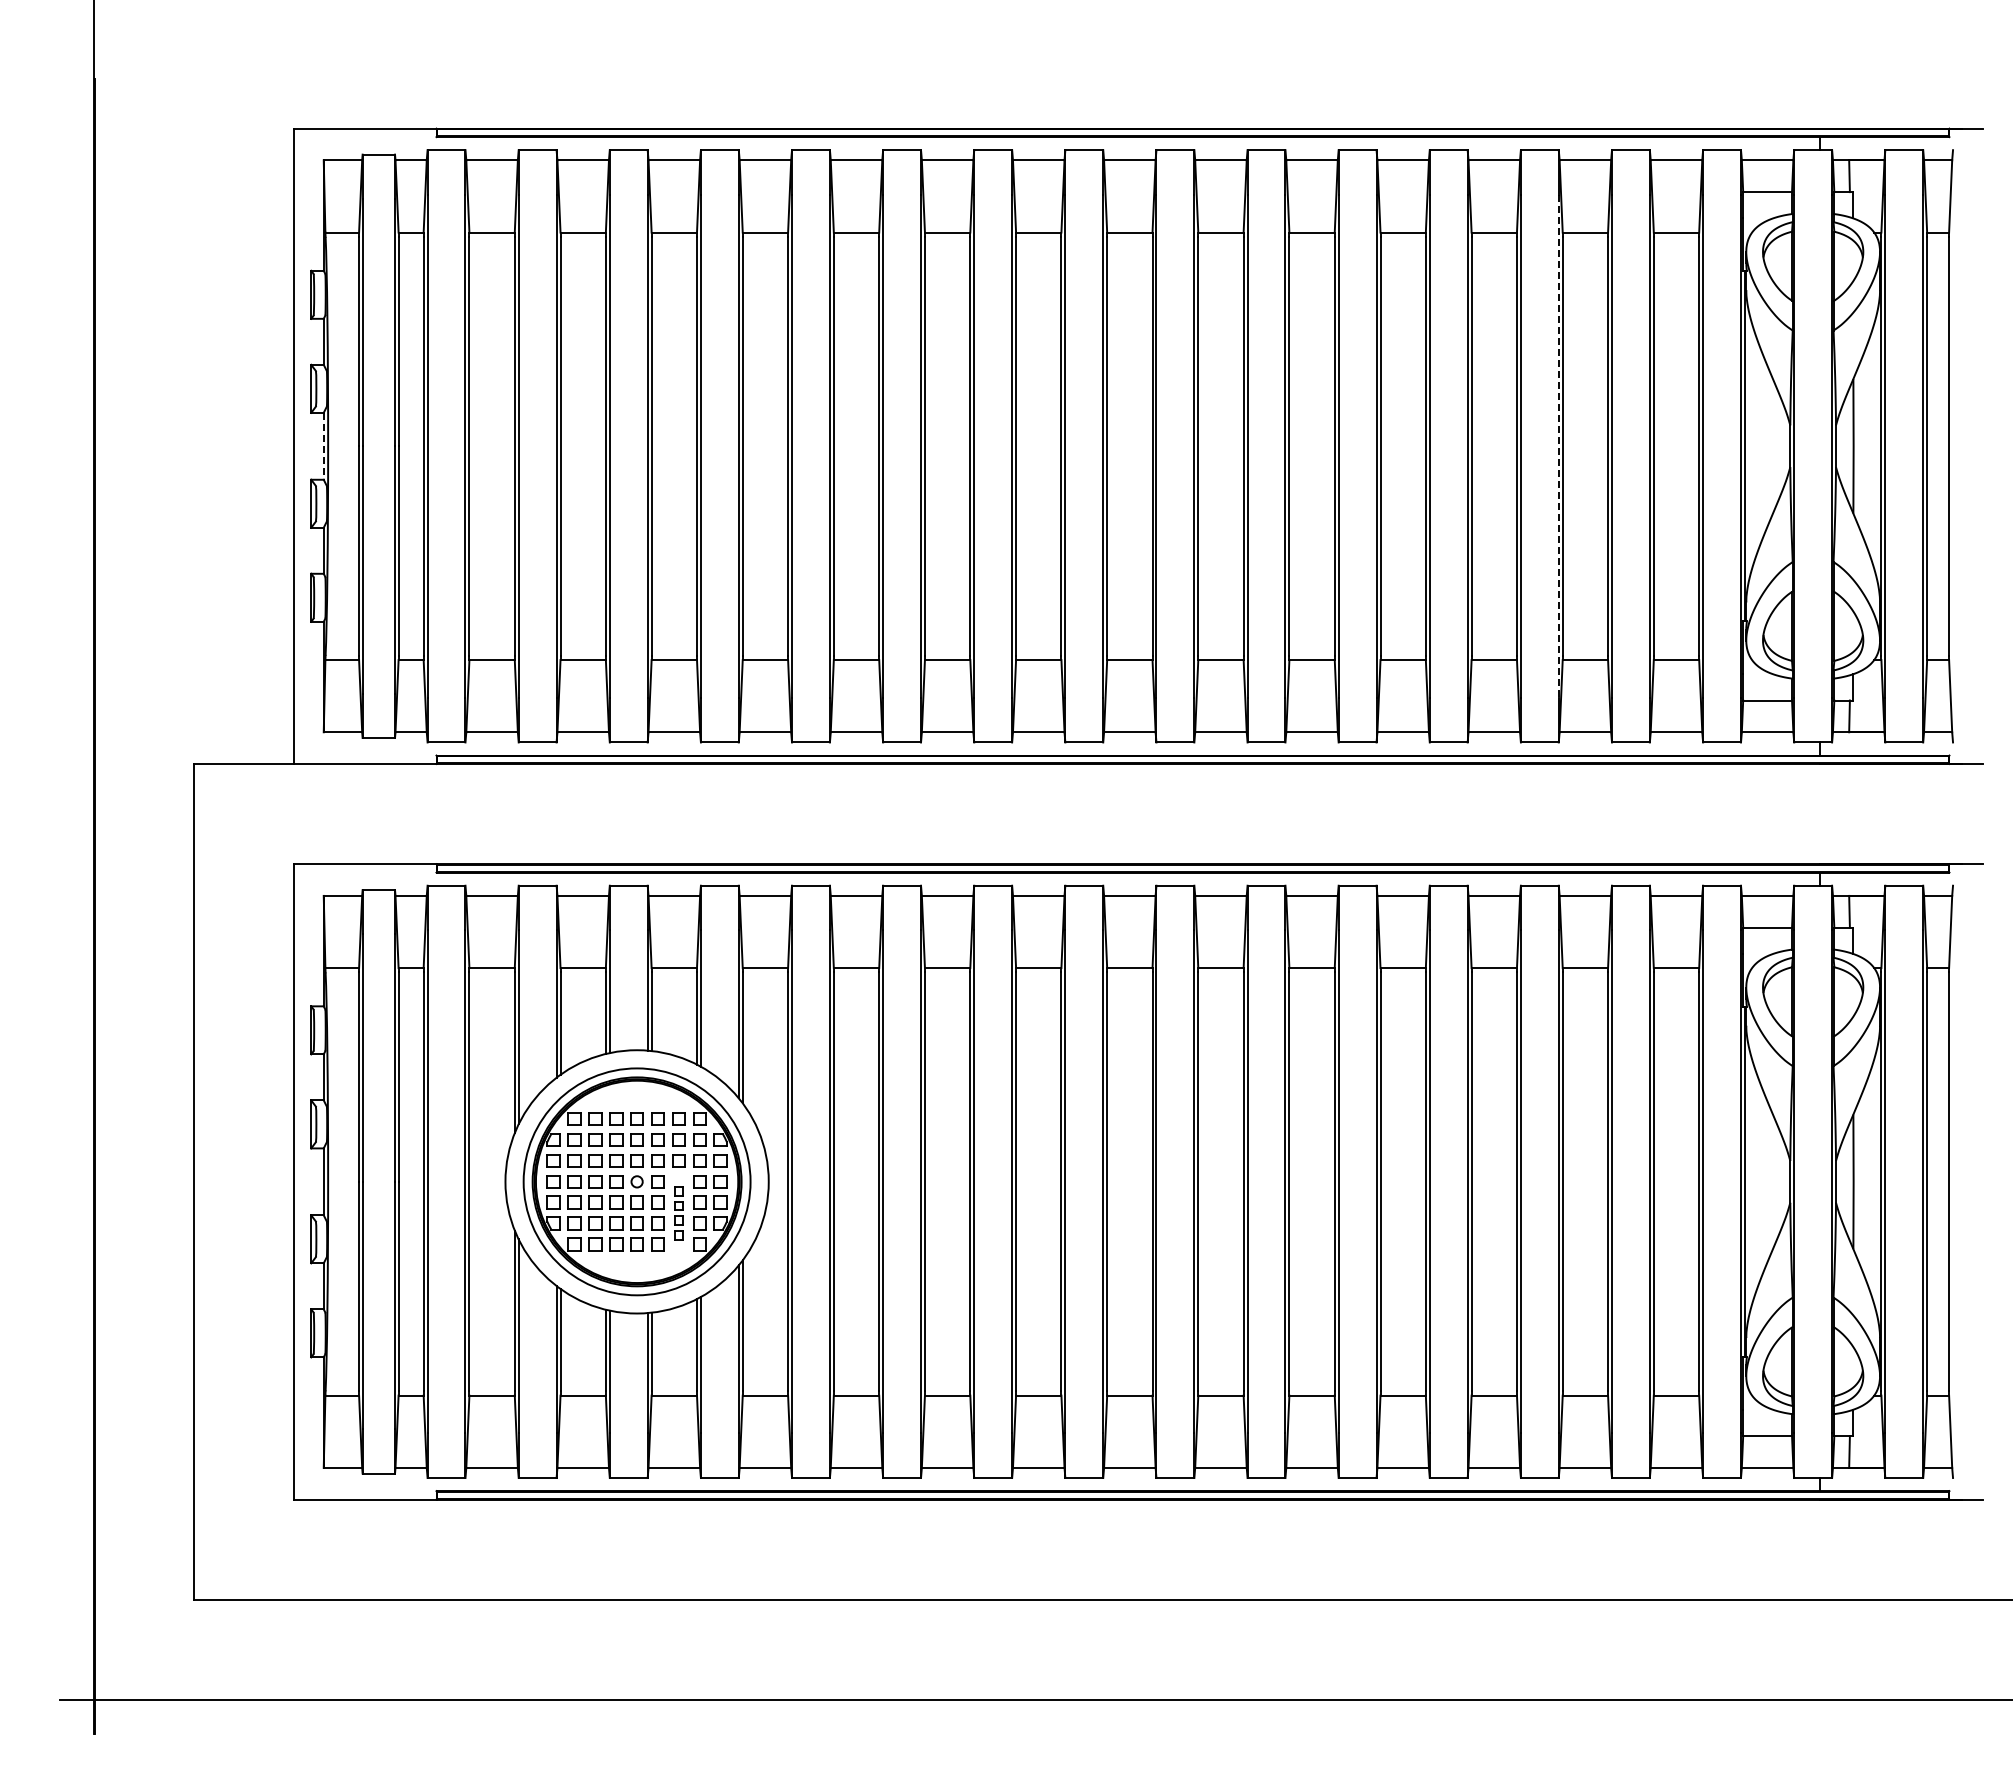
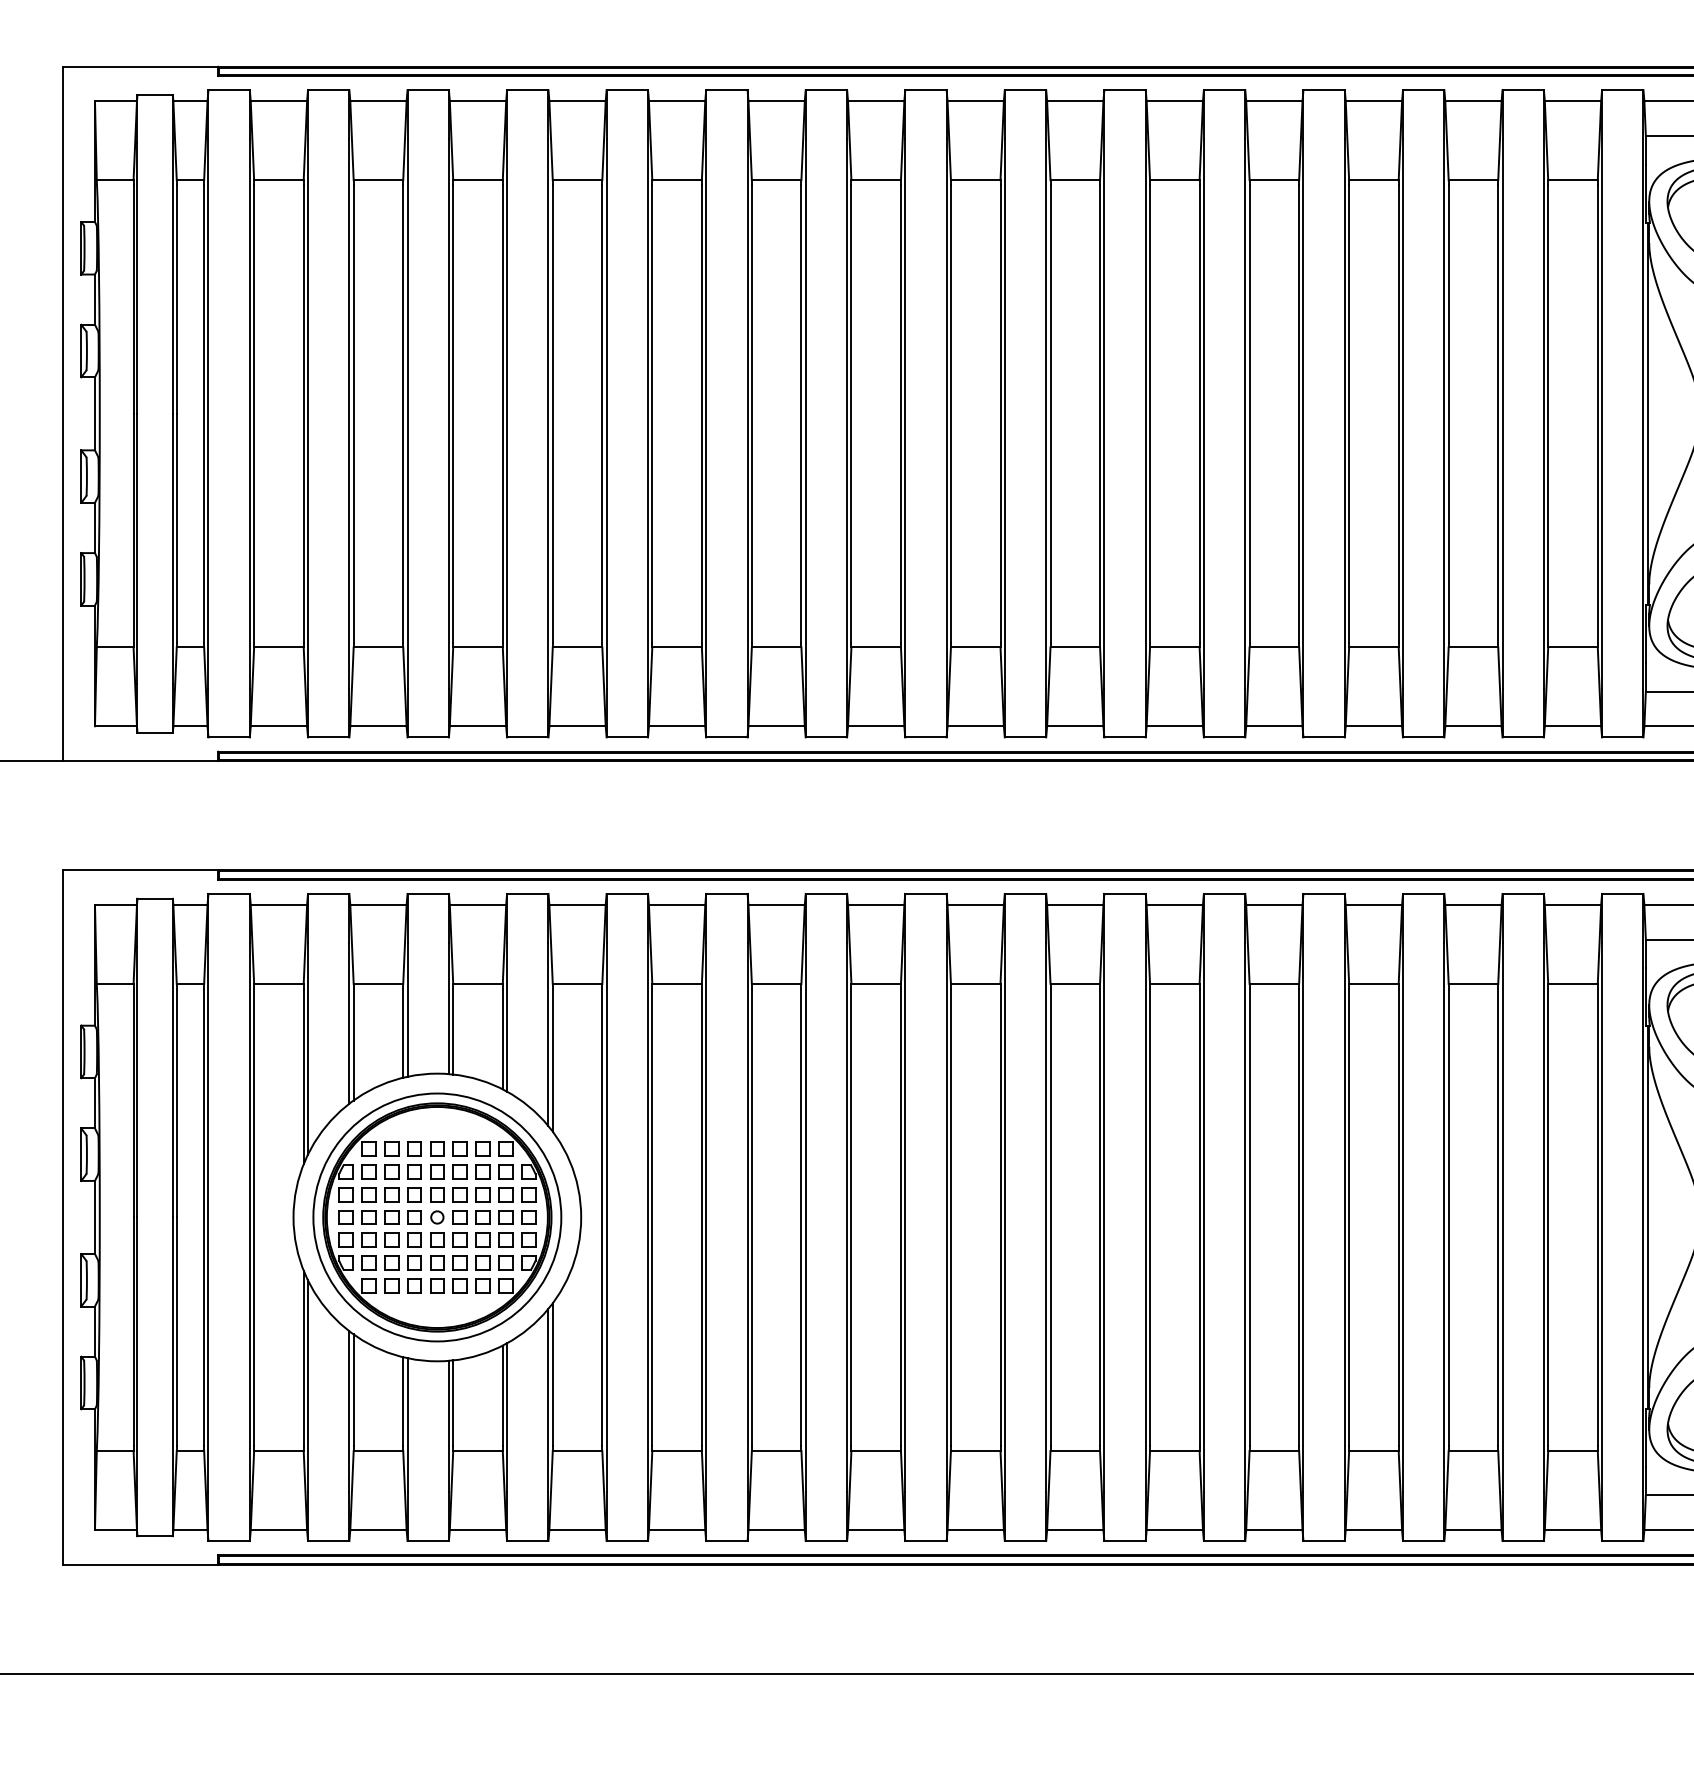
line: (323, 446) -> (94, 414), dashed -> solid
line: (1558, 446) -> (1444, 414), dashed -> solid
part: (678, 1213) -> (482, 1252), size x1.43

